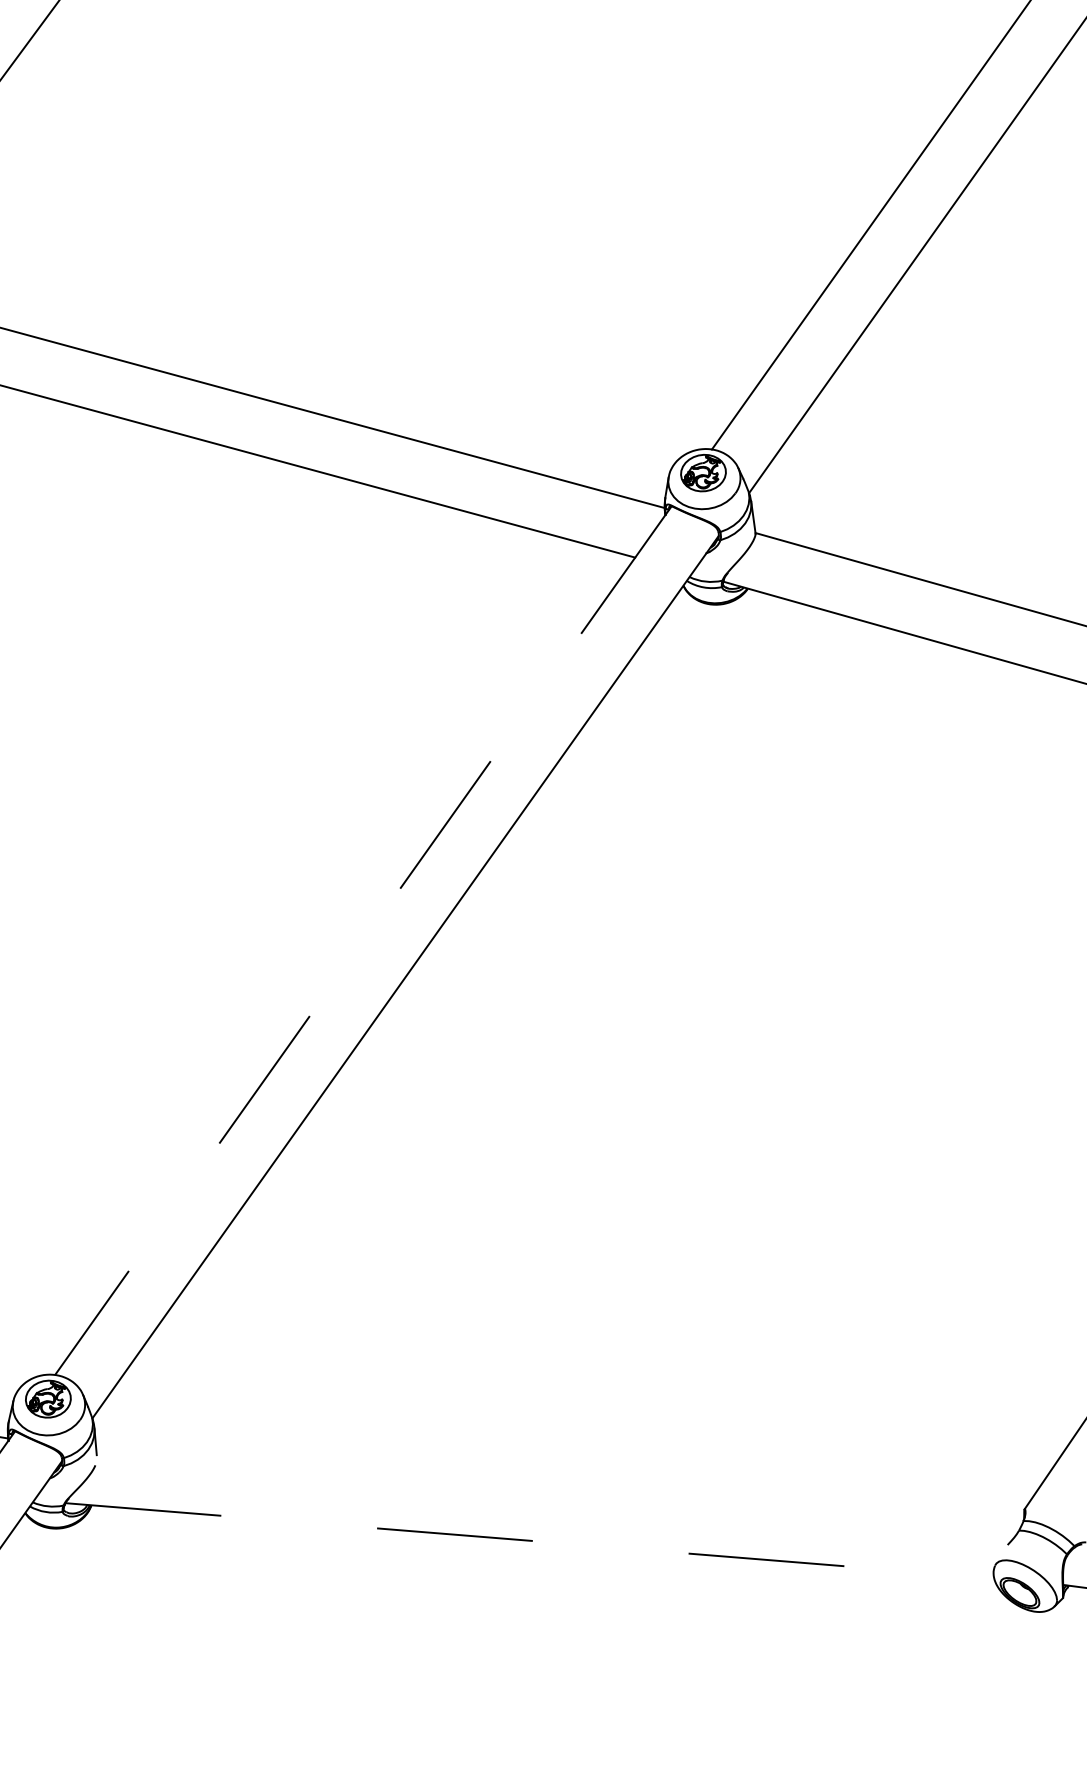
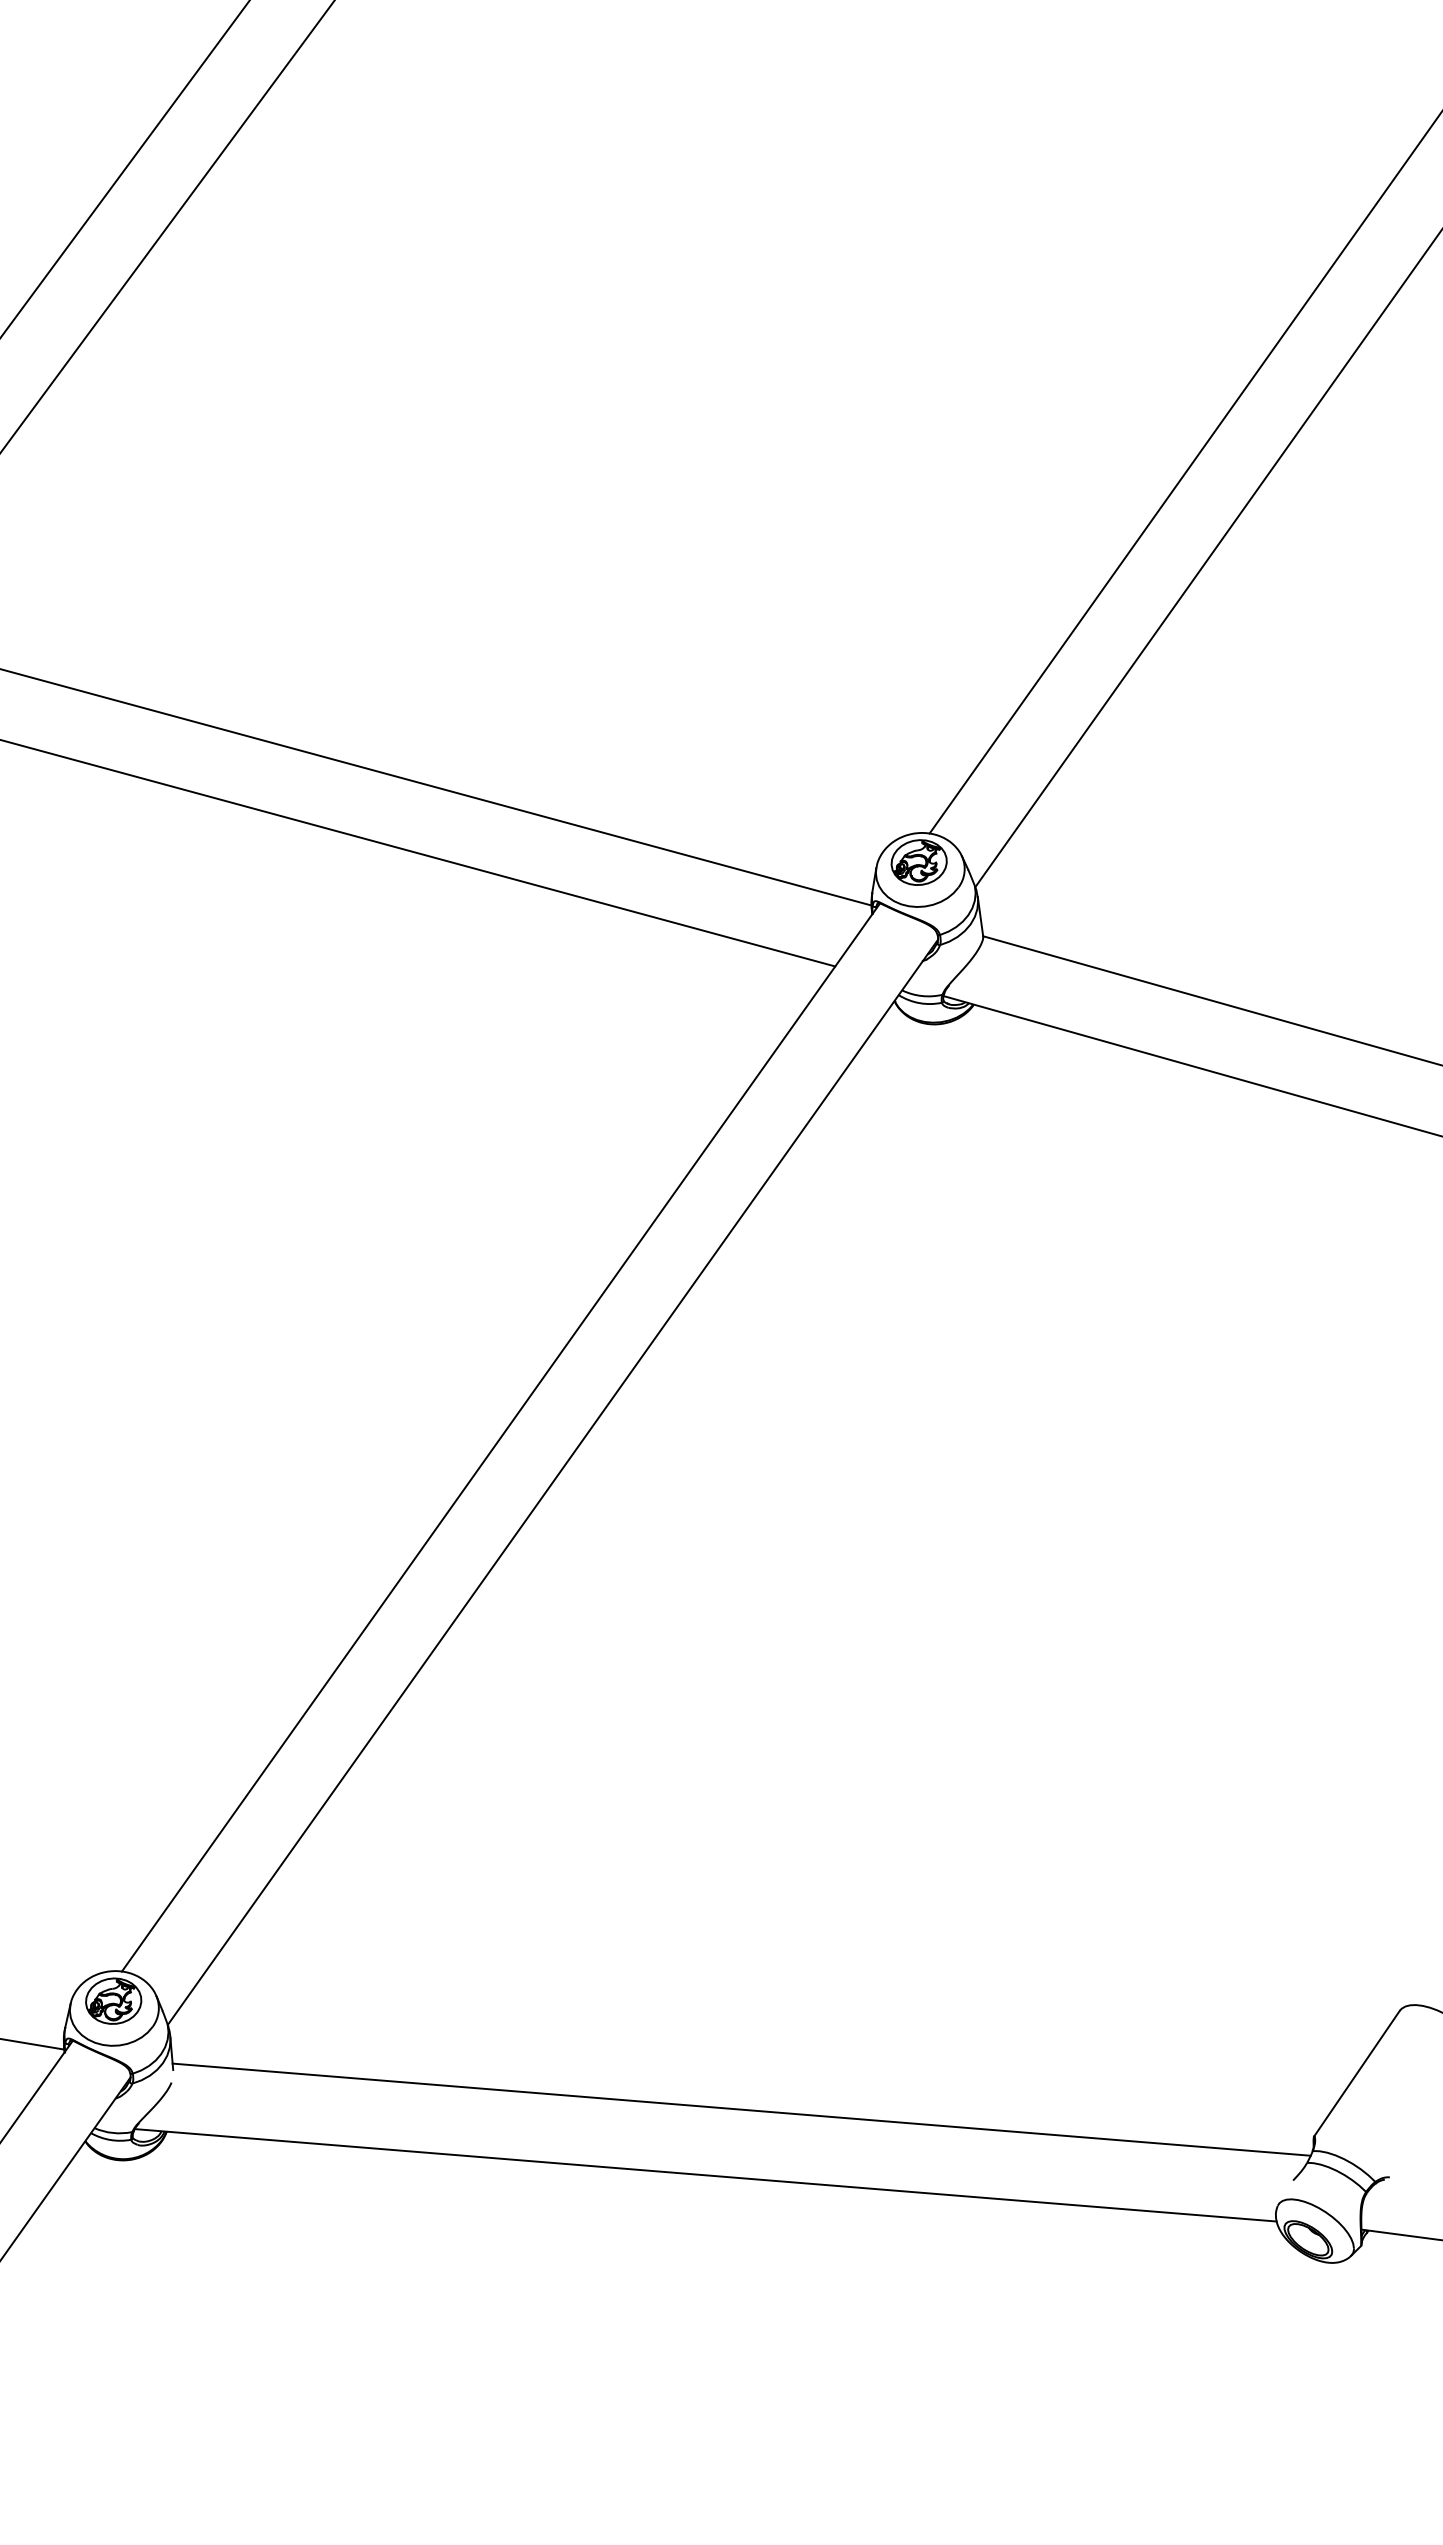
line: (362, 940) -> (500, 1437), dashed -> solid
line: (558, 1487) -> (741, 2109), added
line: (529, 1540) -> (705, 2175), dashed -> solid

